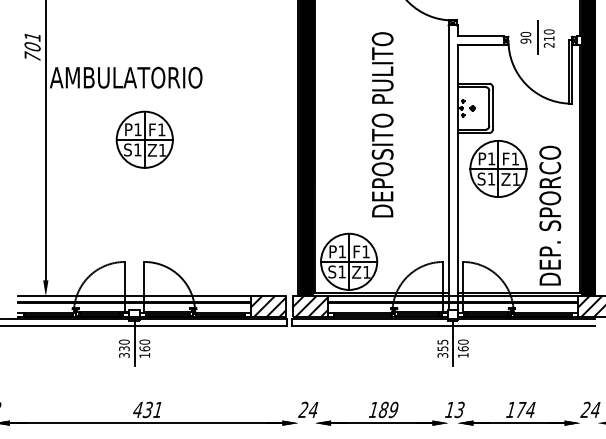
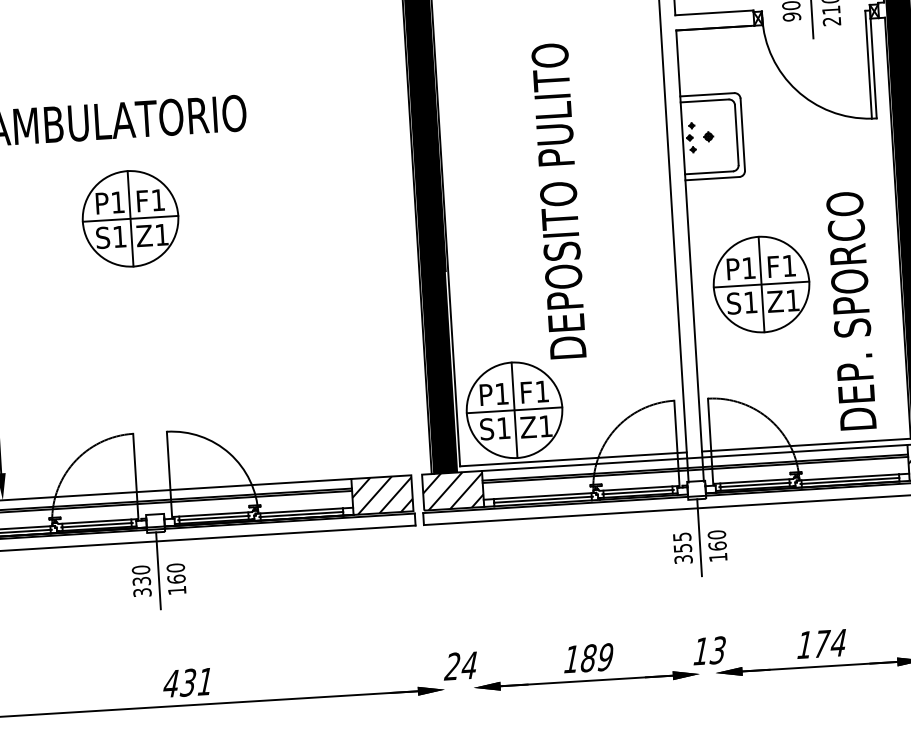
text: (382, 124) -> (558, 200), moved
part: (144, 139) -> (130, 218), moved
part: (498, 168) -> (761, 283), moved

